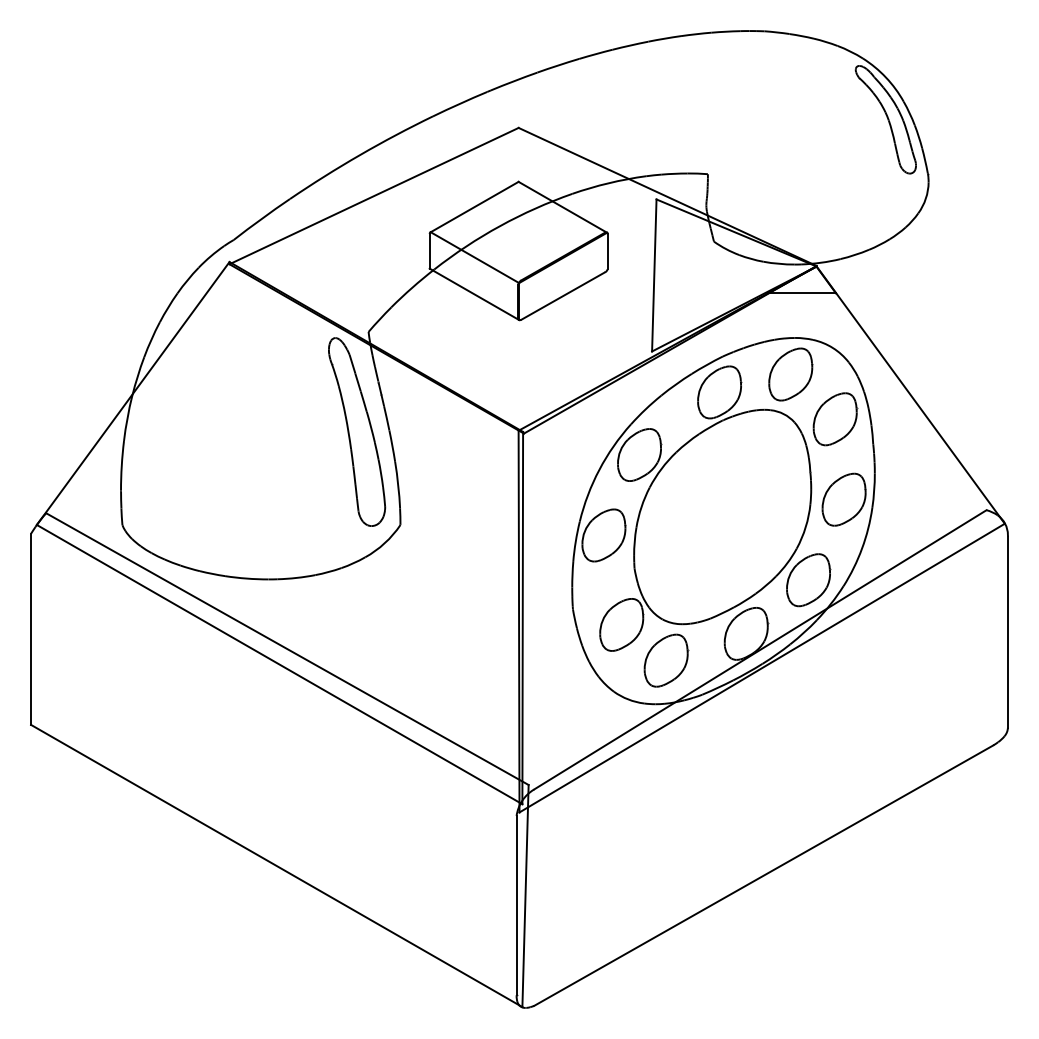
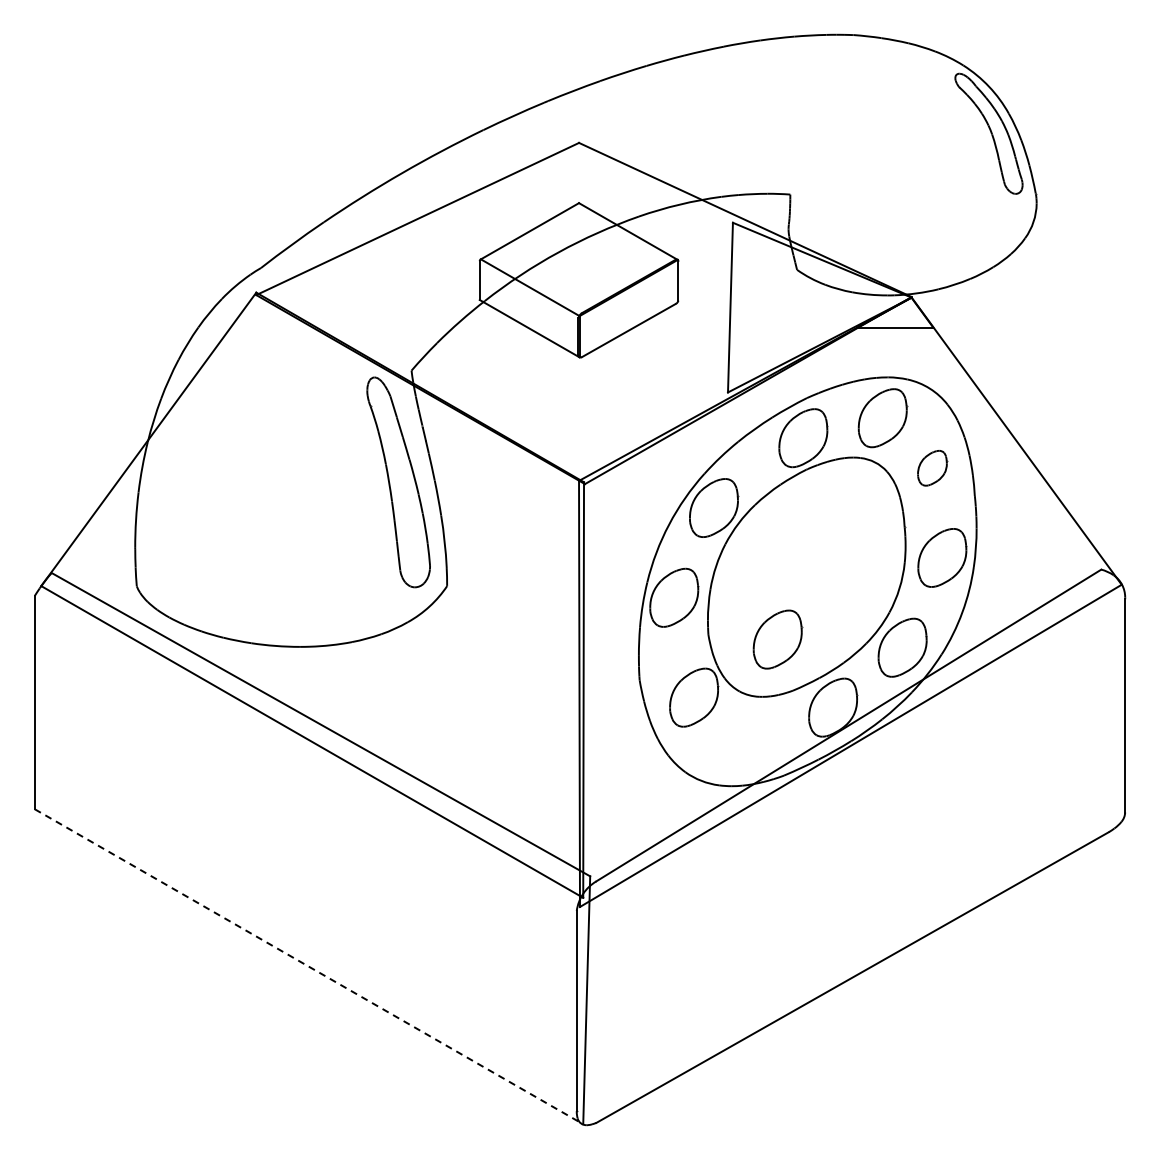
part: (835, 419) -> (932, 468), size x0.6
part: (665, 660) -> (777, 639), moved
line: (277, 866) -> (309, 967), solid -> dashed

